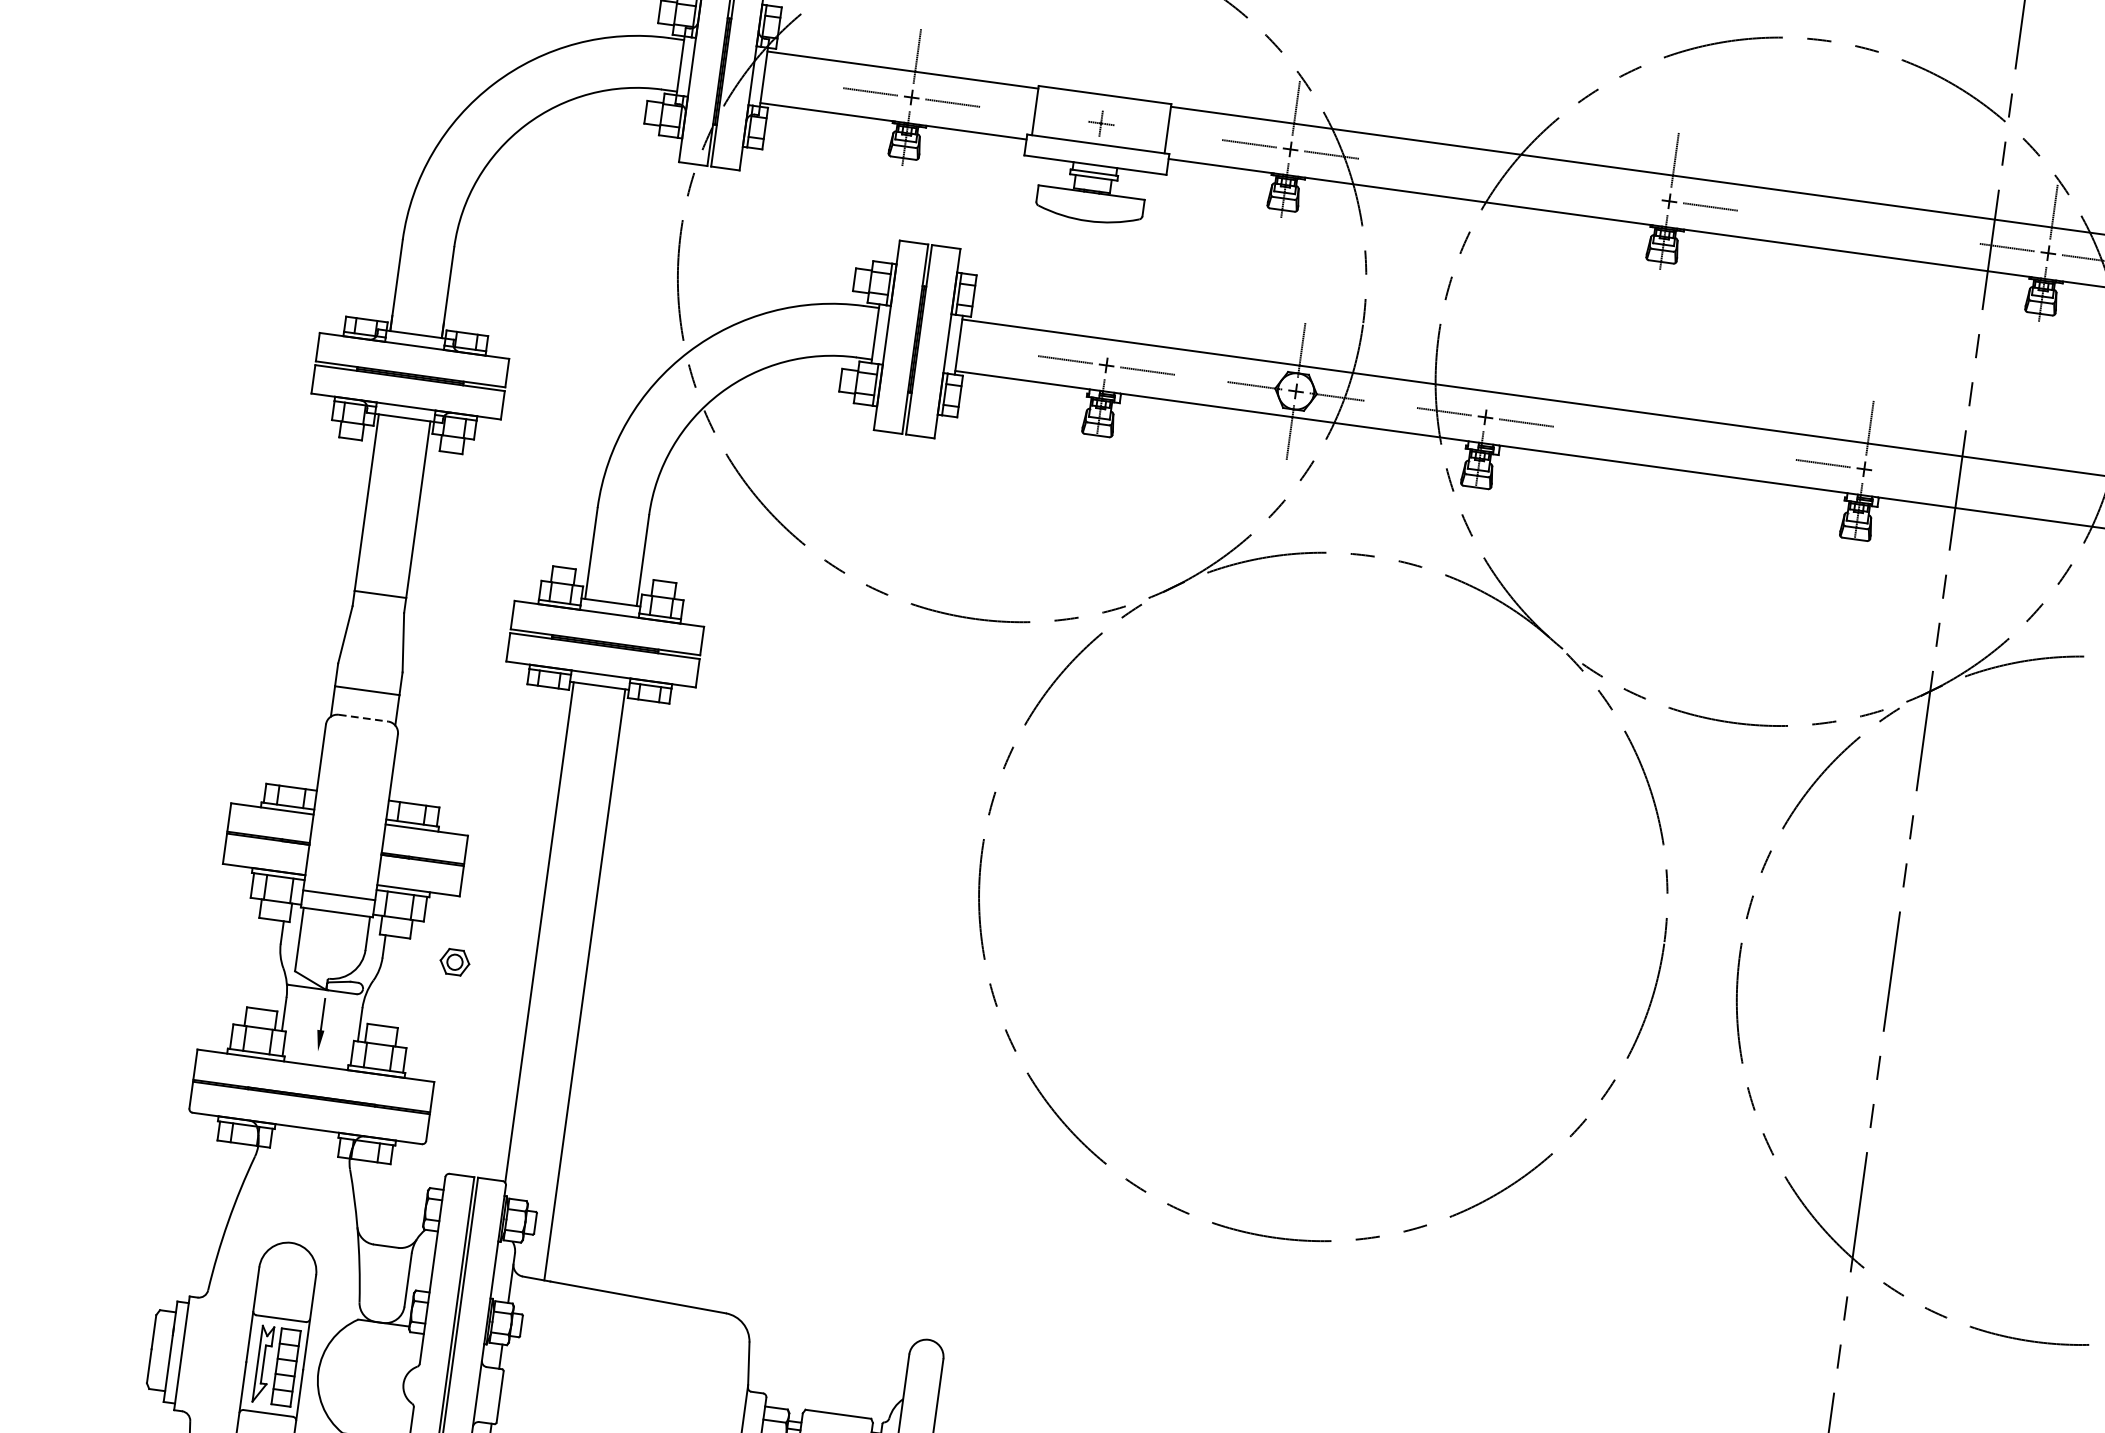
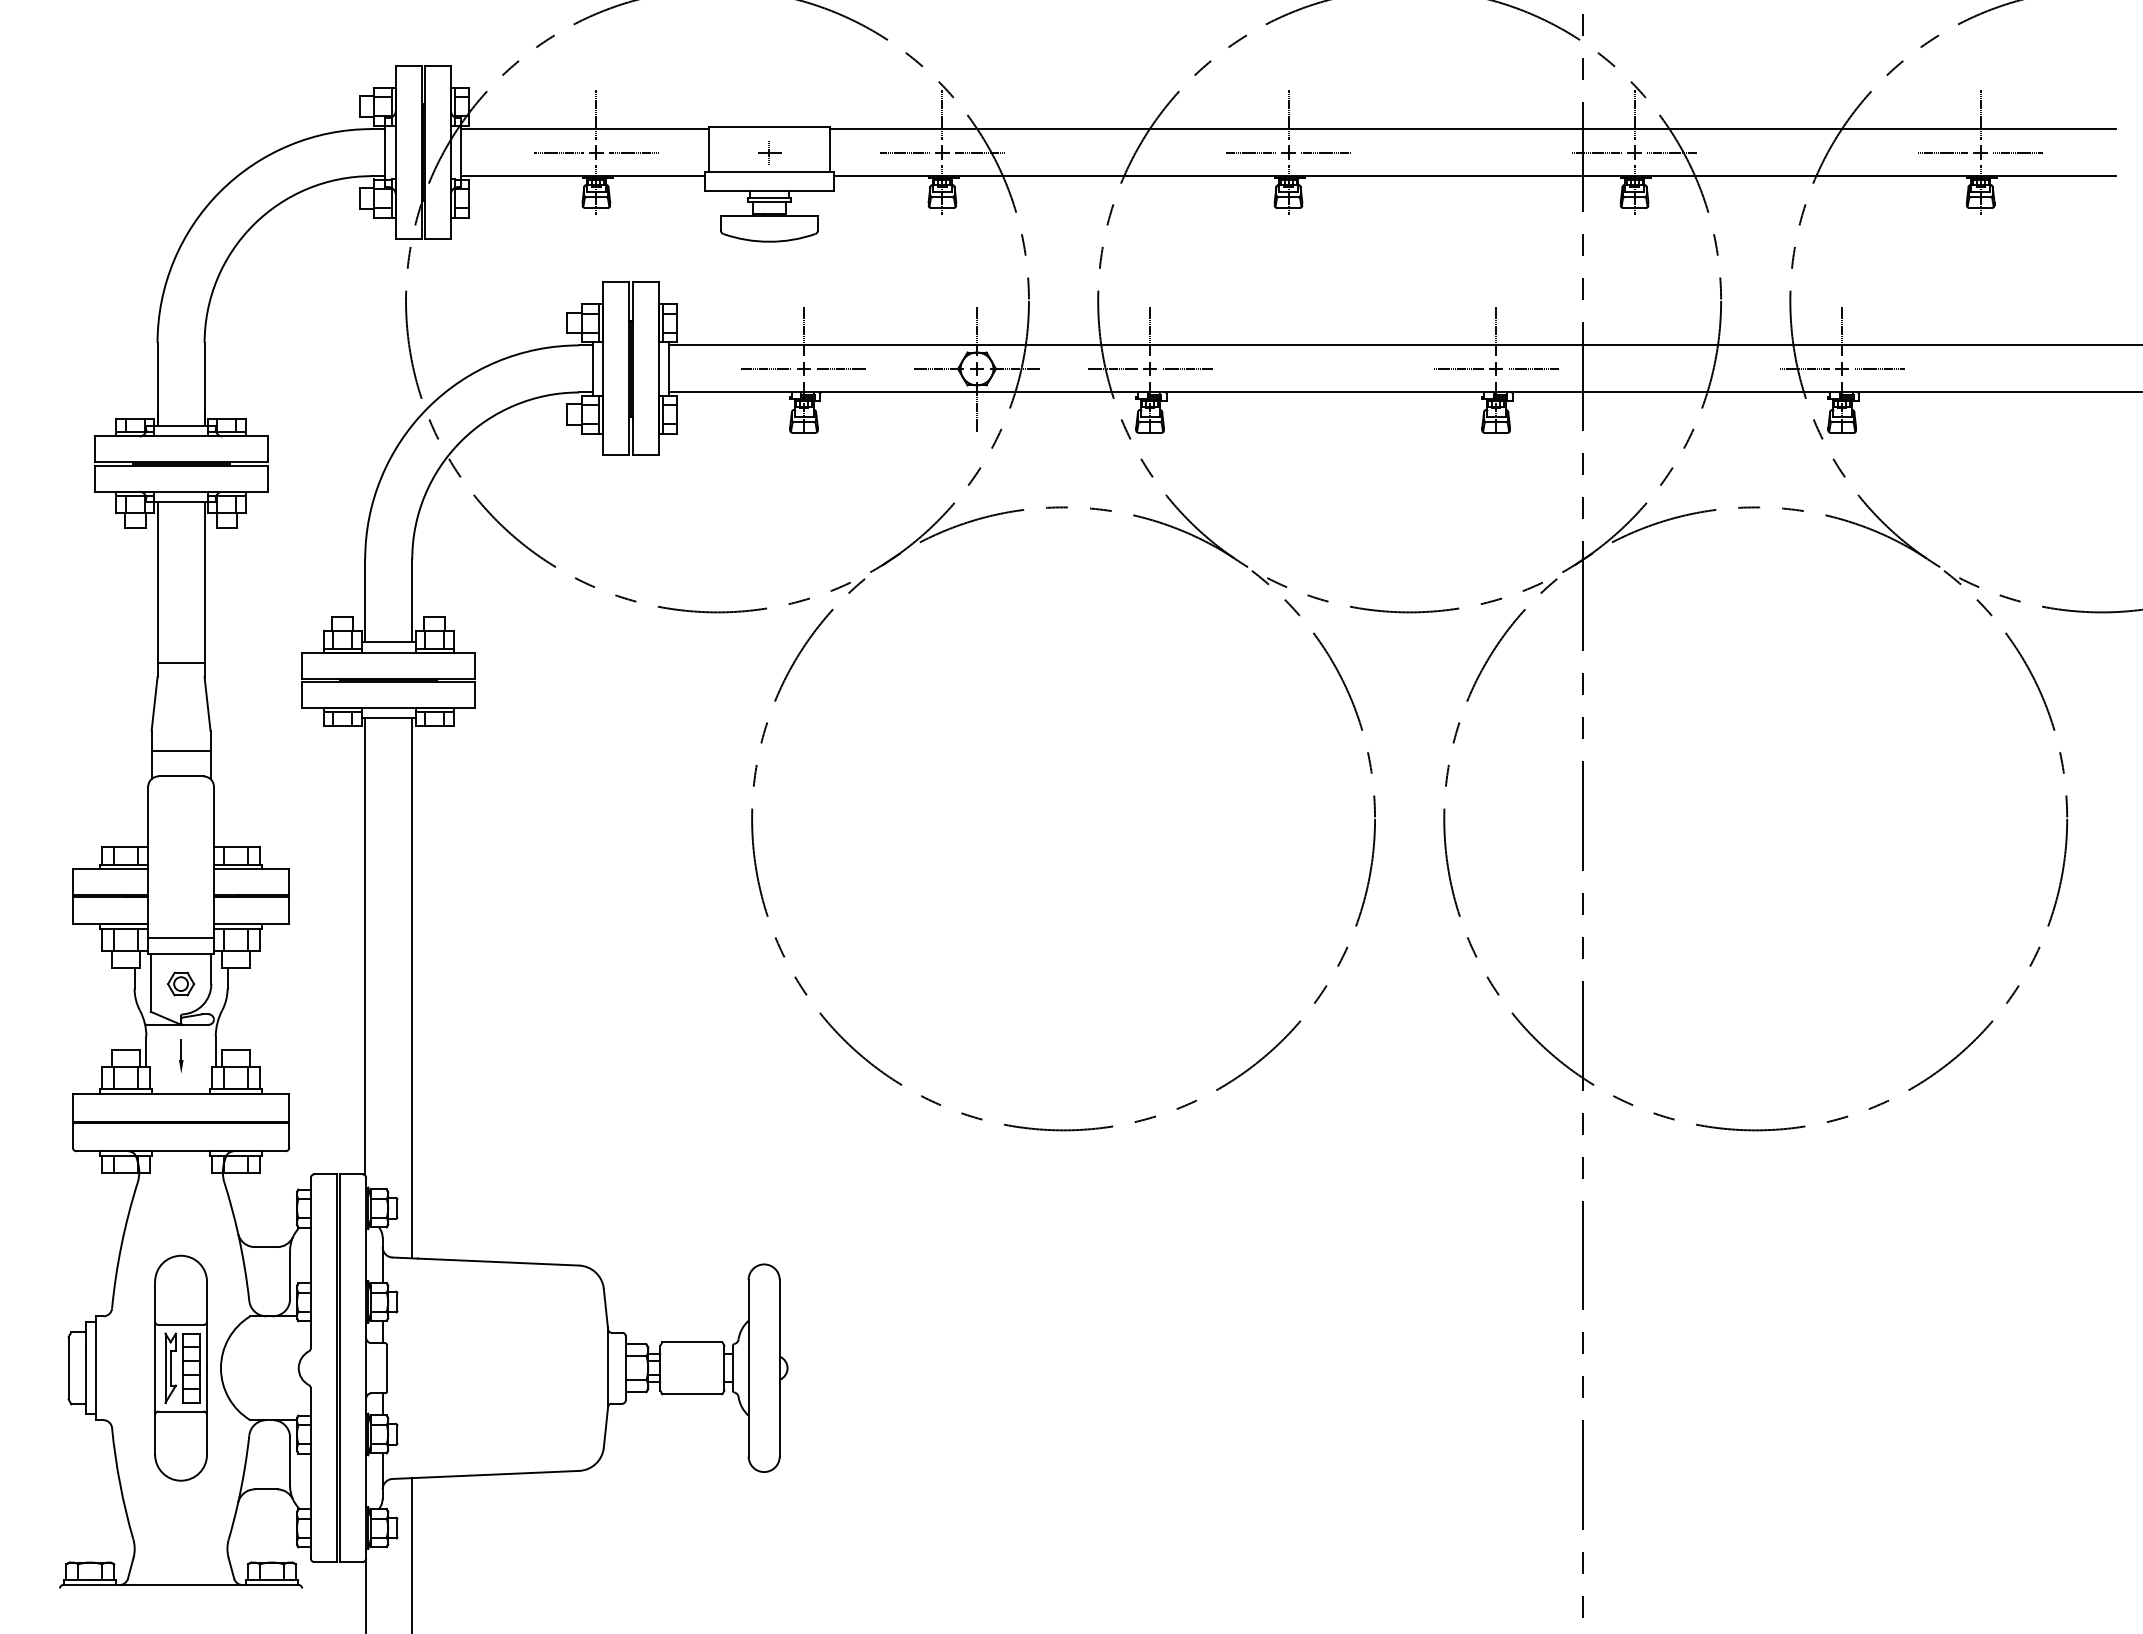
line: (1627, 195) -> (1250, 152), added
line: (1112, 324) -> (804, 331), added
line: (1491, 376) -> (1150, 331), added
line: (1905, 474) -> (1533, 368), added
line: (363, 718) -> (181, 776), dashed -> solid
part: (455, 961) -> (181, 983), moved
part: (322, 1023) -> (181, 1055), size x0.71

